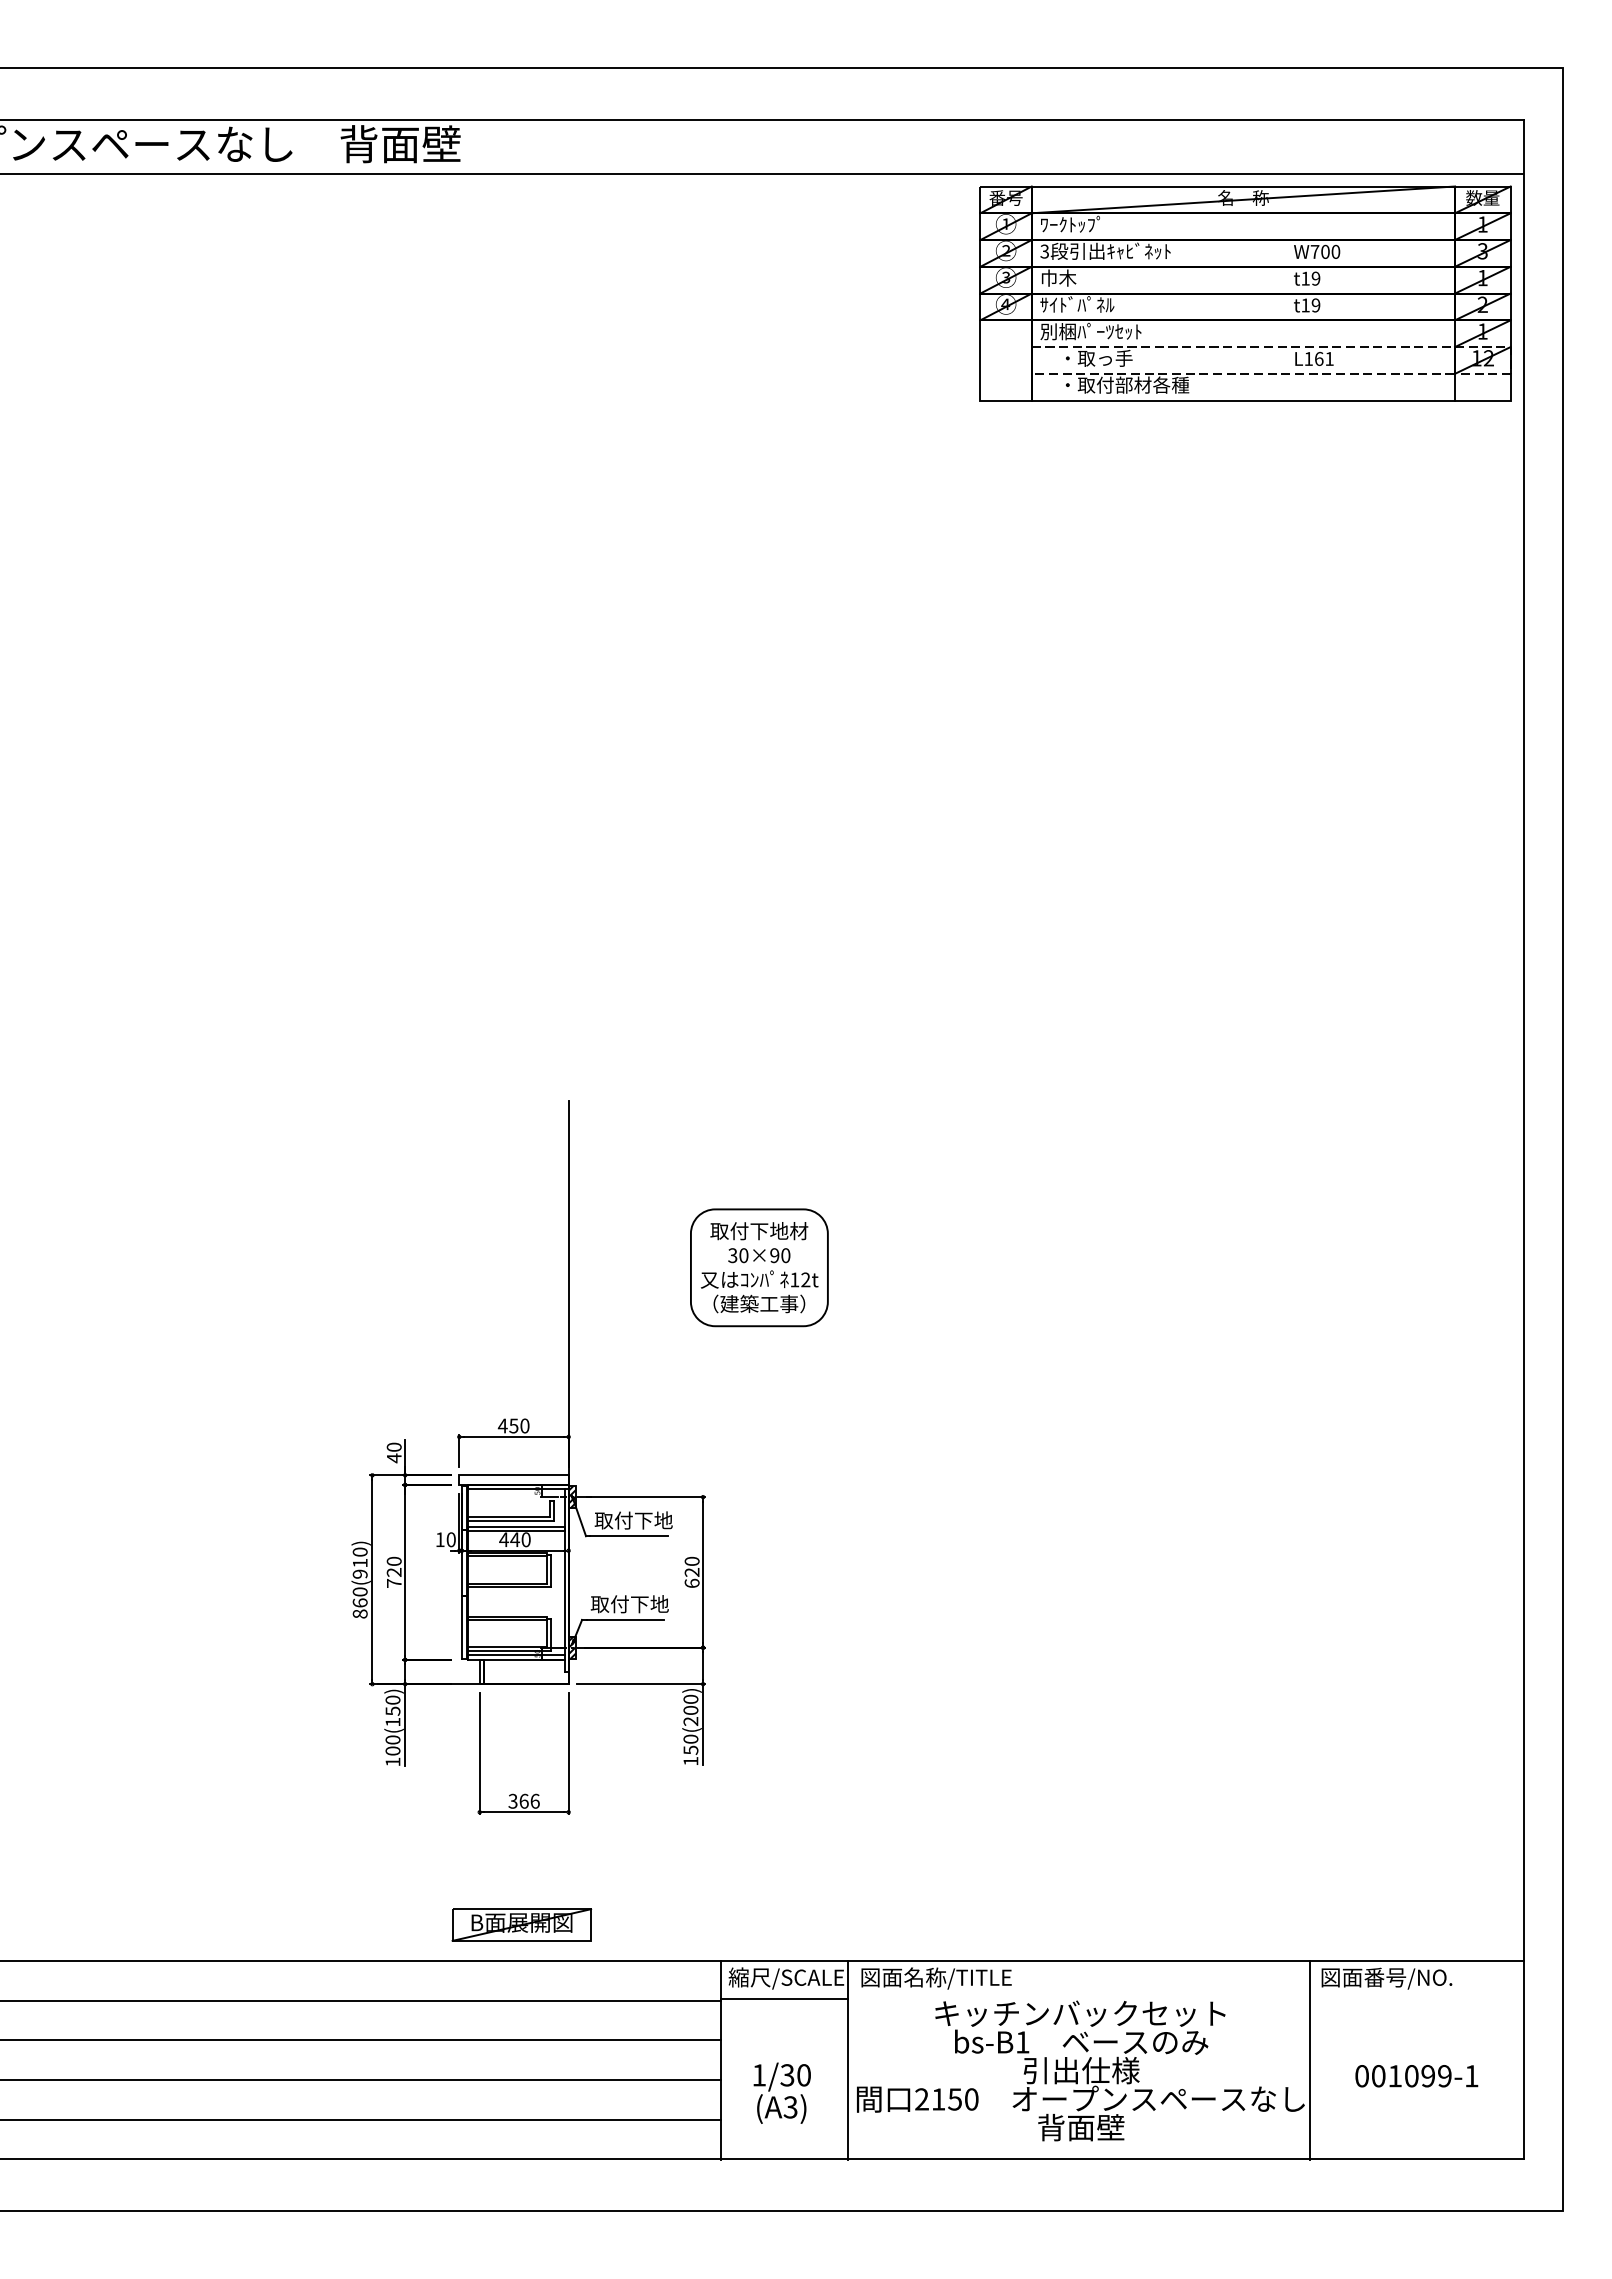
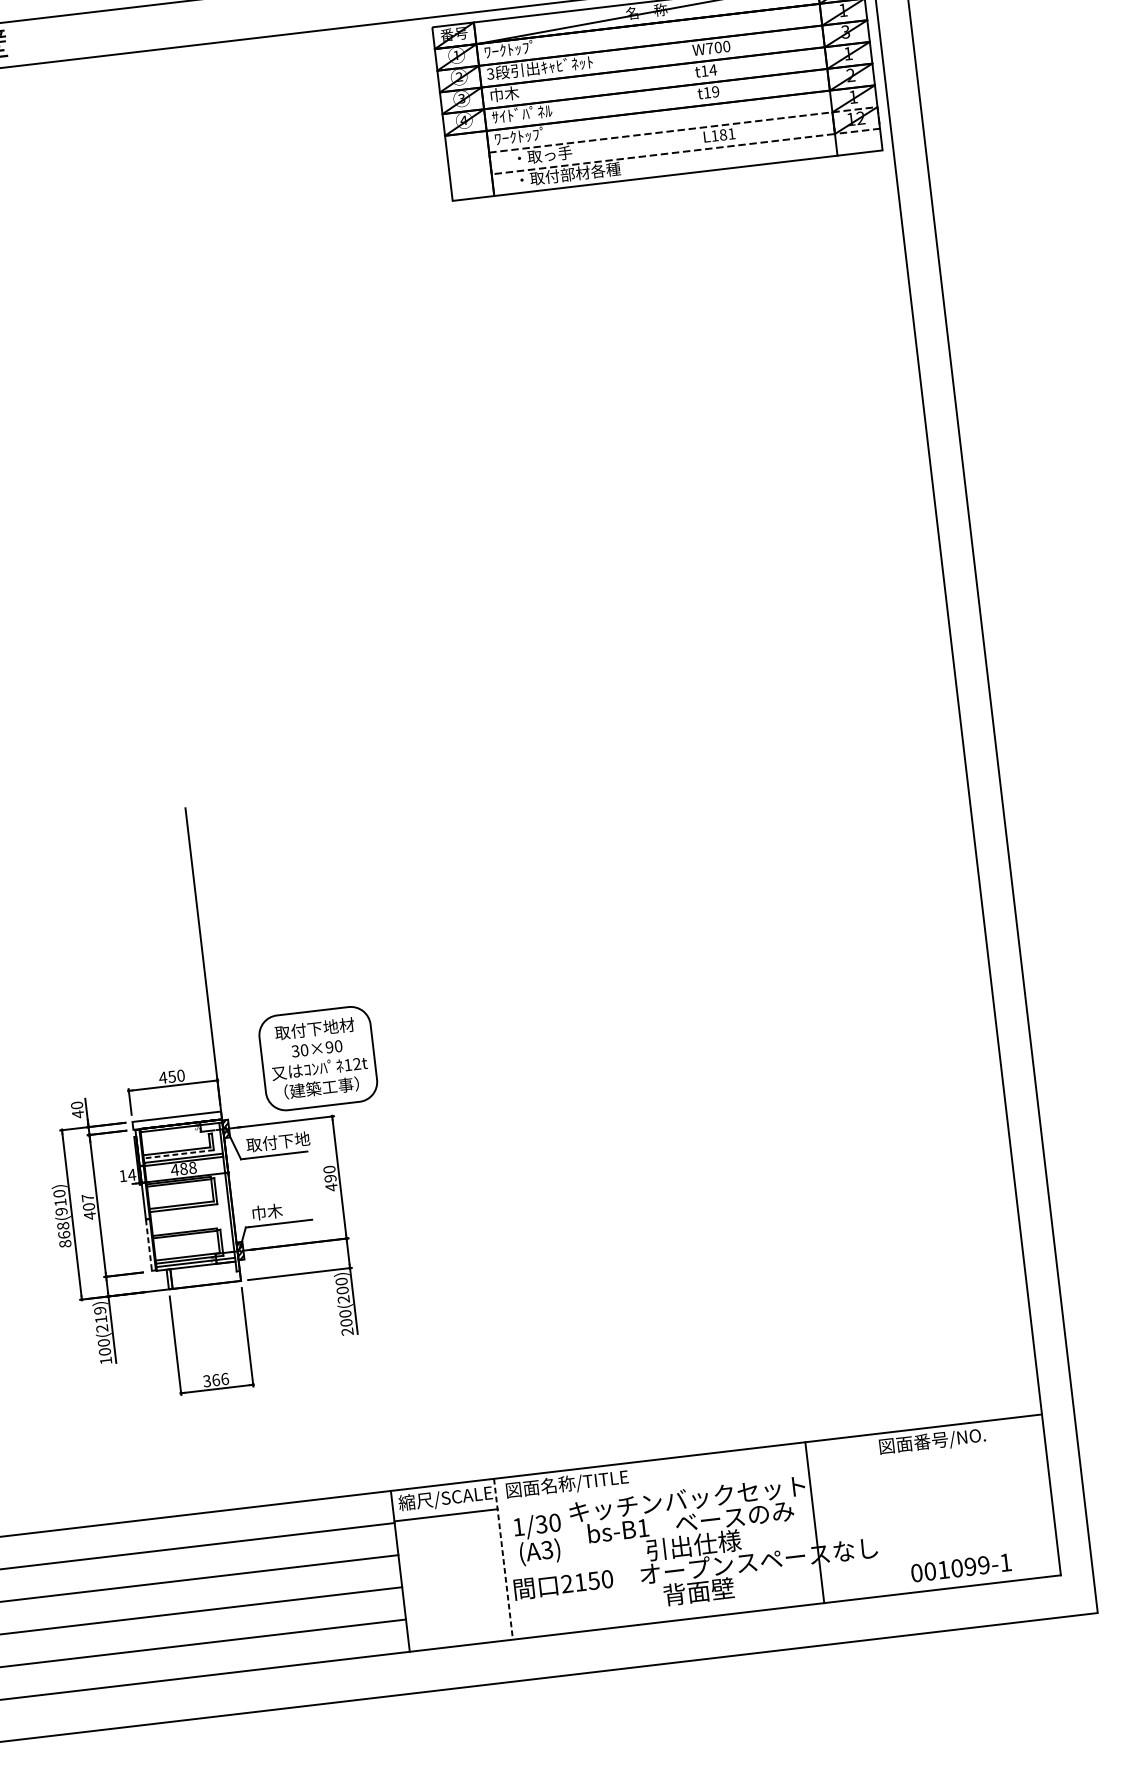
text: (1315, 278) -> (712, 70), t19 -> t14
text: (1090, 331) -> (535, 134), 別梱ﾊﾟｰﾂｾｯﾄ -> ﾜｰｸﾄｯﾌﾟ
text: (1319, 358) -> (723, 134), L161 -> L181
part: (759, 1267) -> (318, 1058), moved
line: (510, 1521) -> (178, 1154), solid -> dashed
text: (451, 1539) -> (132, 1174), 10 -> 14
text: (520, 1539) -> (188, 1168), 440 -> 488
text: (393, 1572) -> (88, 1207), 720 -> 407
text: (691, 1578) -> (330, 1183), 620 -> 490
text: (360, 1591) -> (63, 1225), 860(910) -> 868(910)
text: (629, 1604) -> (282, 1210), 取付下地 -> 巾木
line: (461, 1627) -> (148, 1245), solid -> dashed
text: (392, 1710) -> (100, 1319), 100(150) -> 100(219)
text: (690, 1755) -> (346, 1327), 150(200) -> 200(200)
part: (521, 1924) -> (225, 1480), removed
line: (848, 2060) -> (503, 1559), solid -> dashed
line: (1310, 2060) -> (815, 1522), moved
text: (1416, 2076) -> (961, 1568), moved
text: (781, 2092) -> (538, 1538), moved

